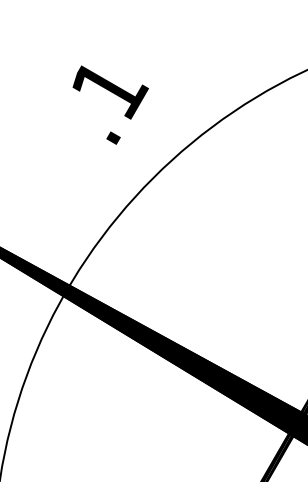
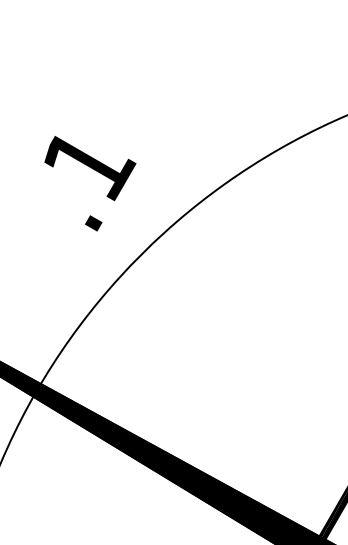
text: (110, 104) -> (90, 182), moved

